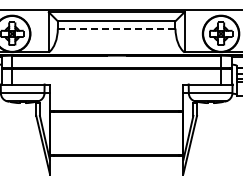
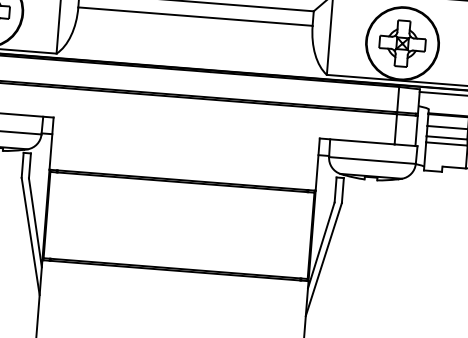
line: (116, 28) -> (195, 16), dashed -> solid

